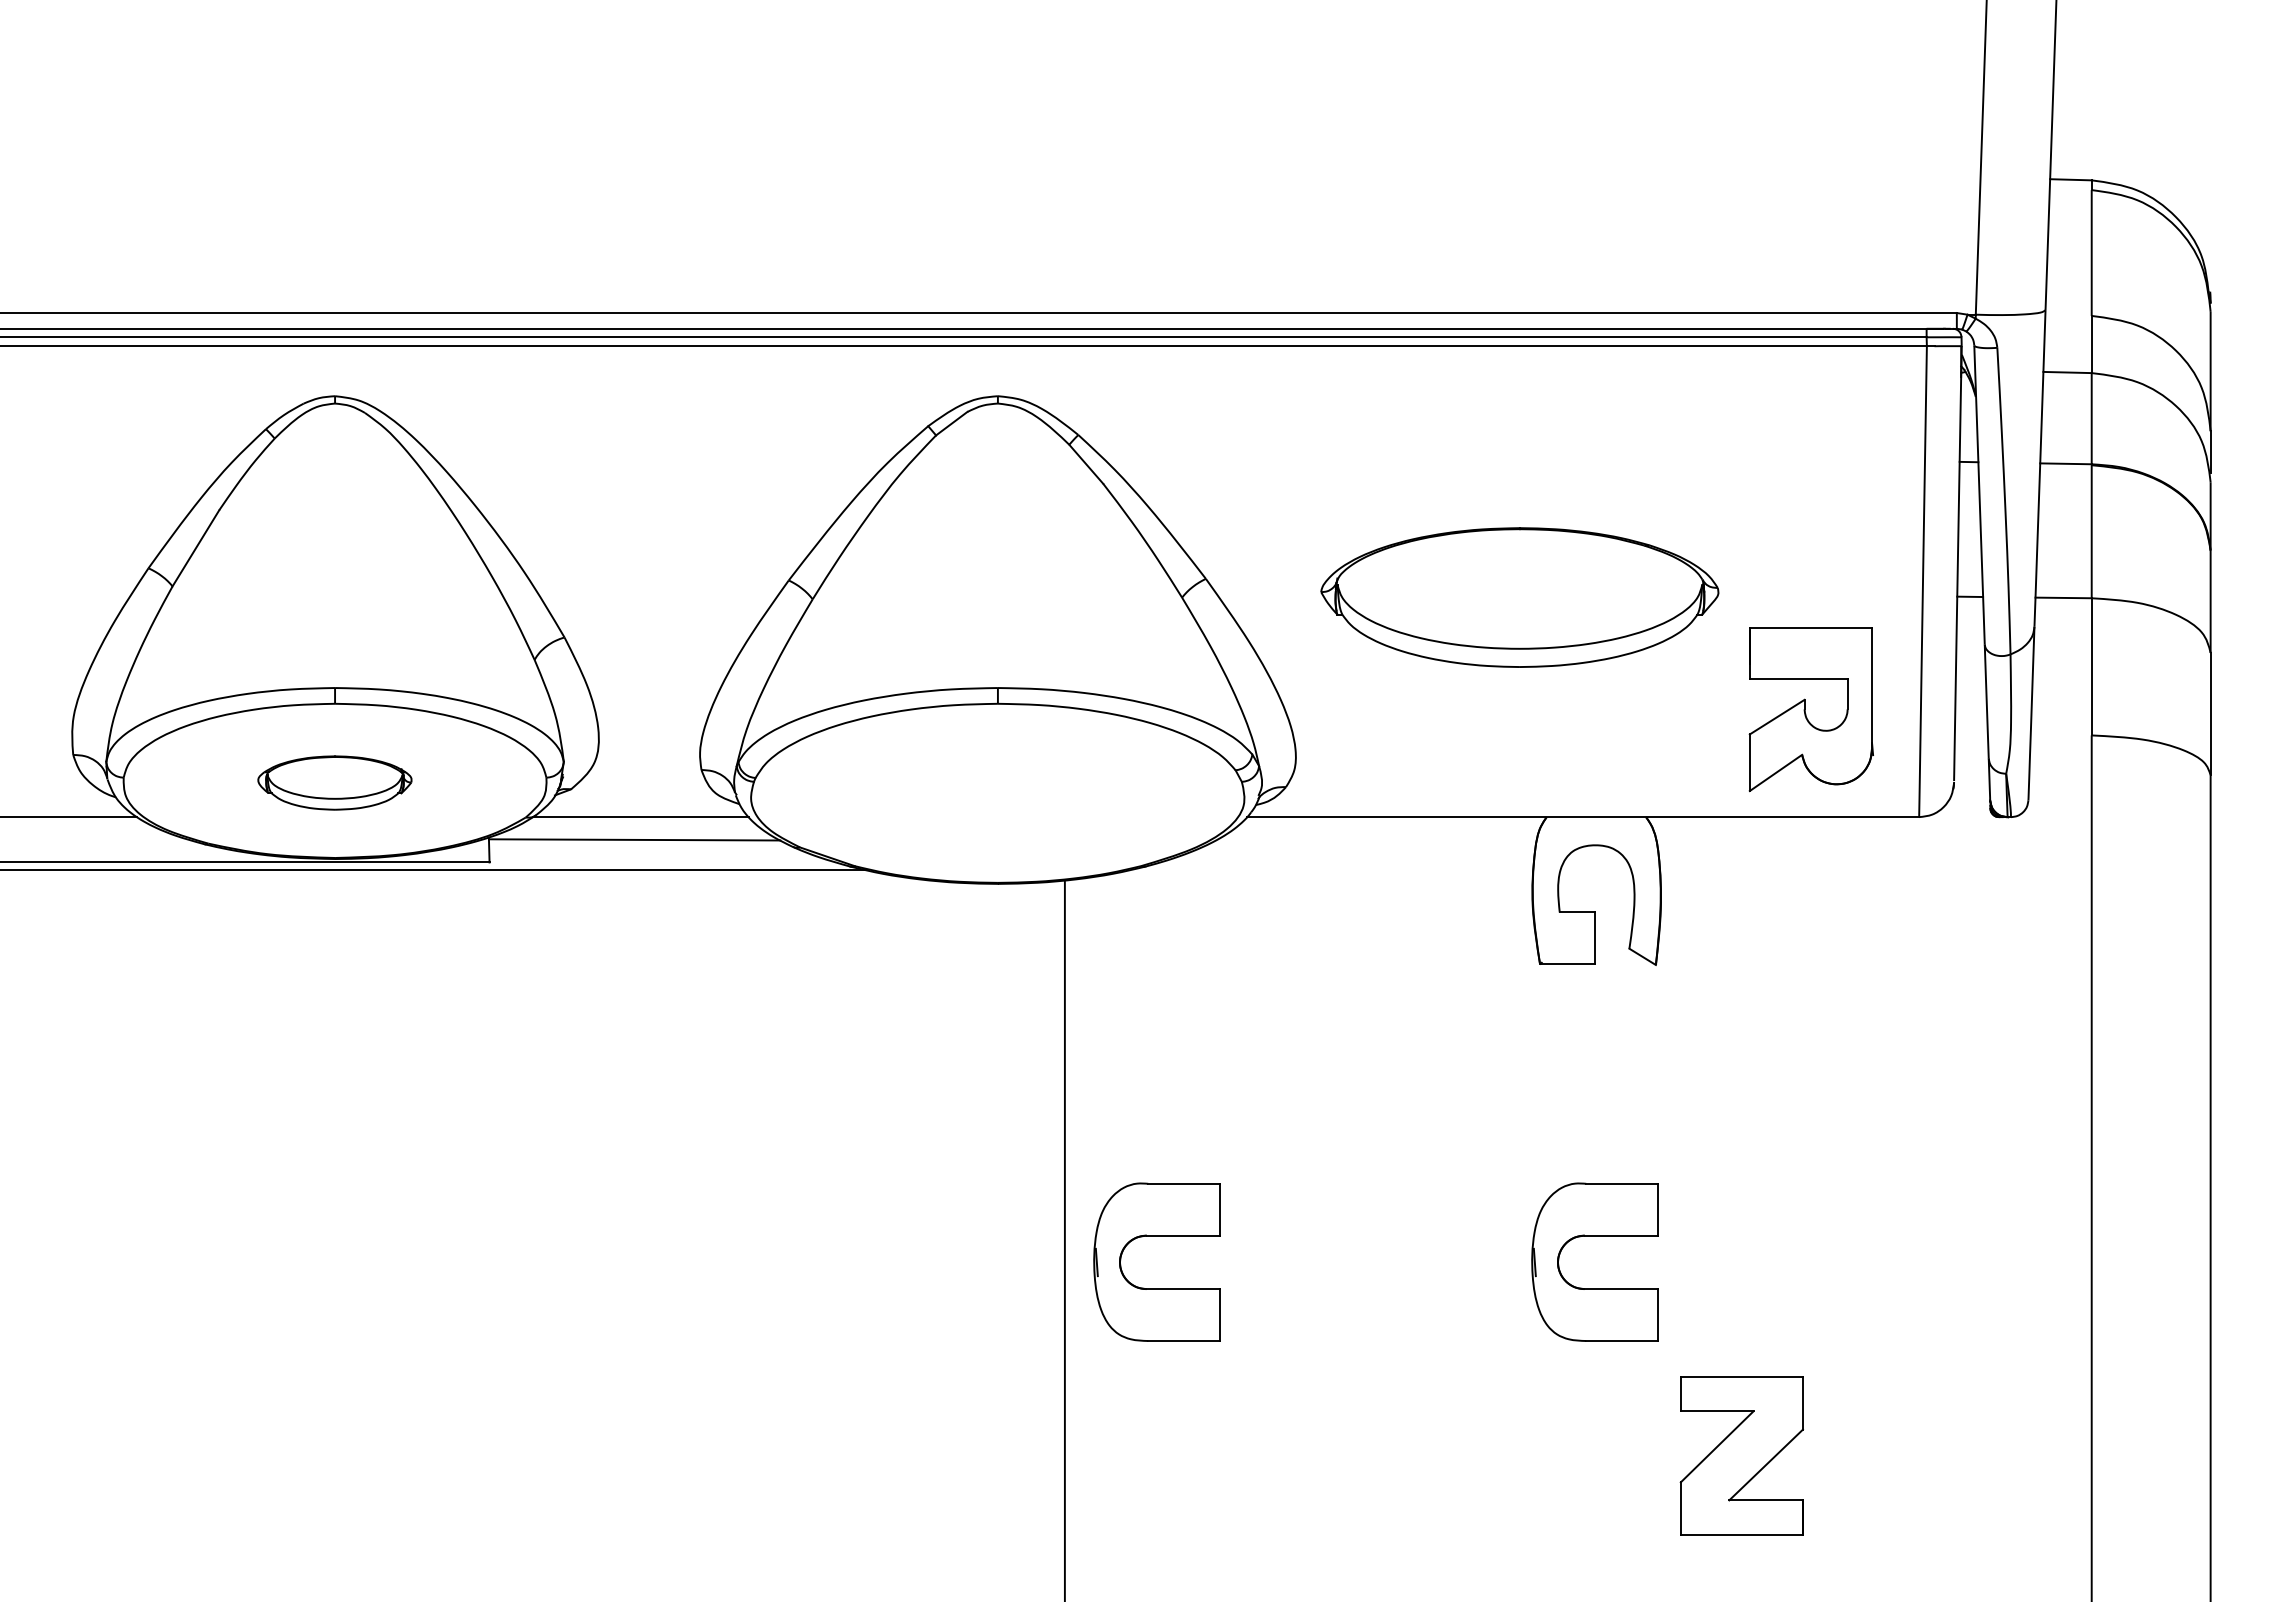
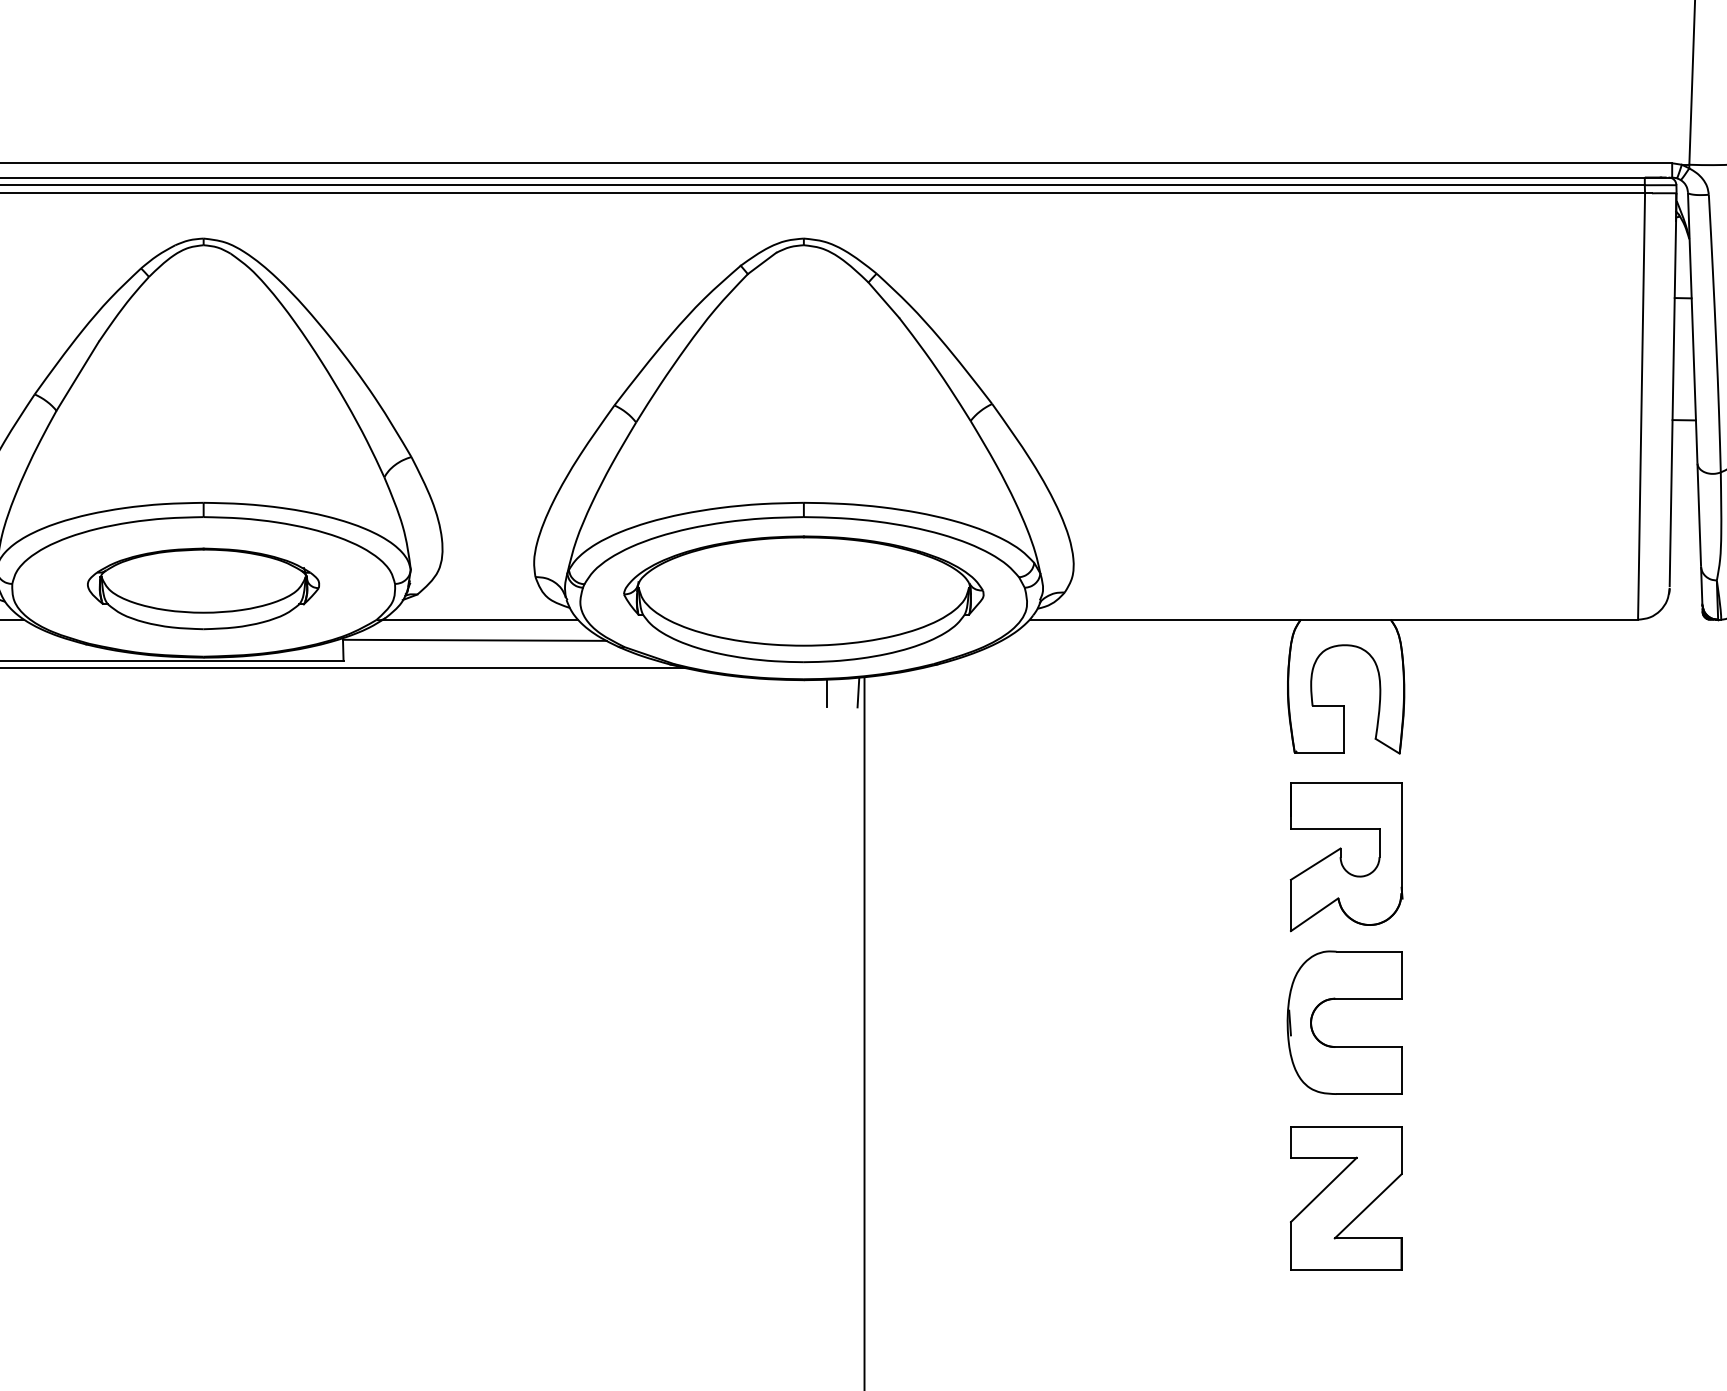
part: (1519, 597) -> (803, 599), moved
part: (1810, 709) -> (1345, 857), moved
part: (334, 782) -> (203, 588), size x1.67
line: (1058, 896) -> (858, 691), added
line: (1023, 898) -> (827, 693), added
part: (1156, 1236) -> (947, 999), removed
part: (1741, 1455) -> (1345, 1197), moved

